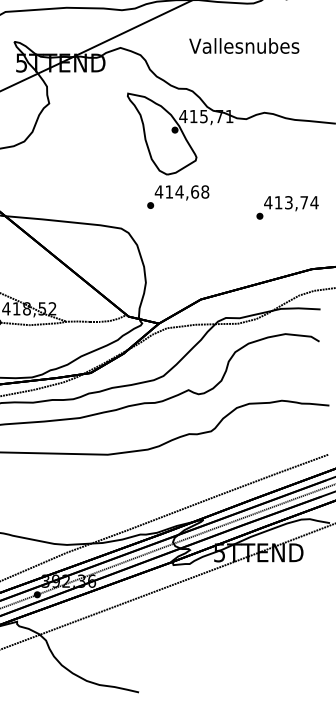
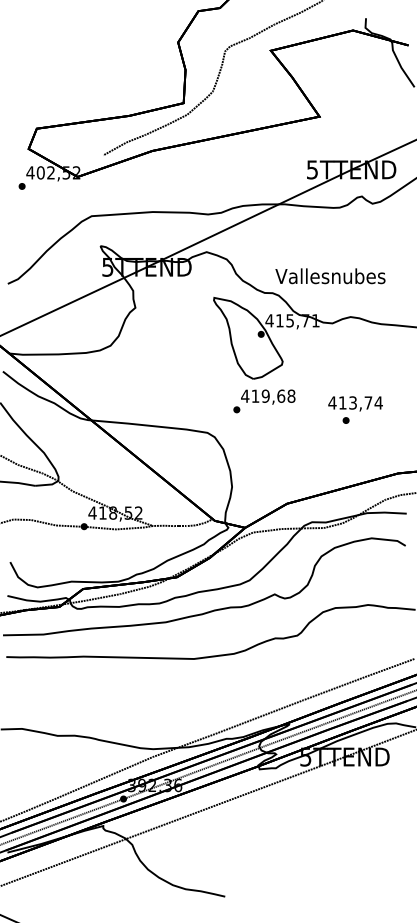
text: (244, 46) -> (330, 276), moved
text: (179, 191) -> (265, 395), 414,68 -> 419,68
text: (291, 203) -> (355, 403), moved

